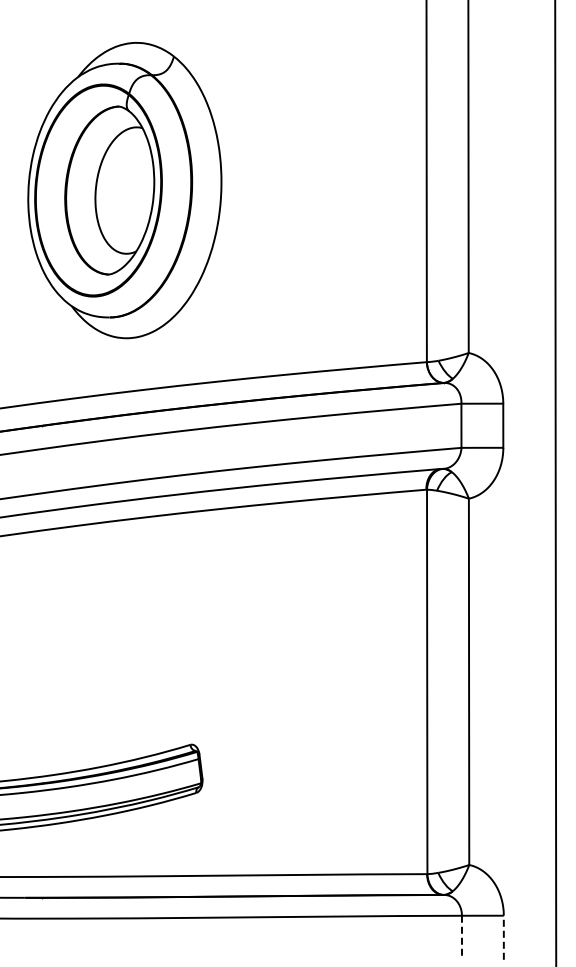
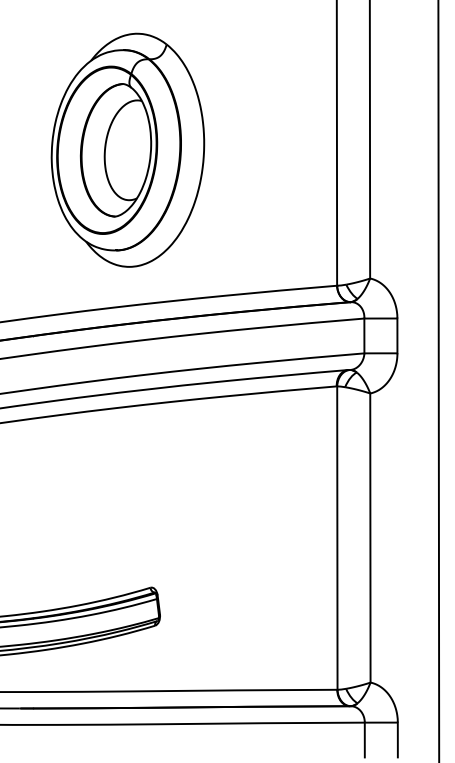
part: (124, 190) -> (127, 150), moved
line: (503, 937) -> (397, 739), dashed -> solid
line: (461, 938) -> (364, 740), dashed -> solid

